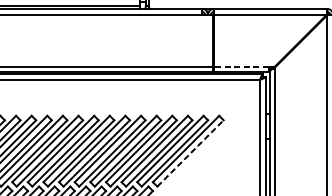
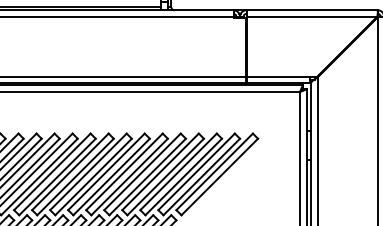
line: (241, 67) -> (278, 77), dashed -> solid
line: (191, 153) -> (220, 176), dashed -> solid

